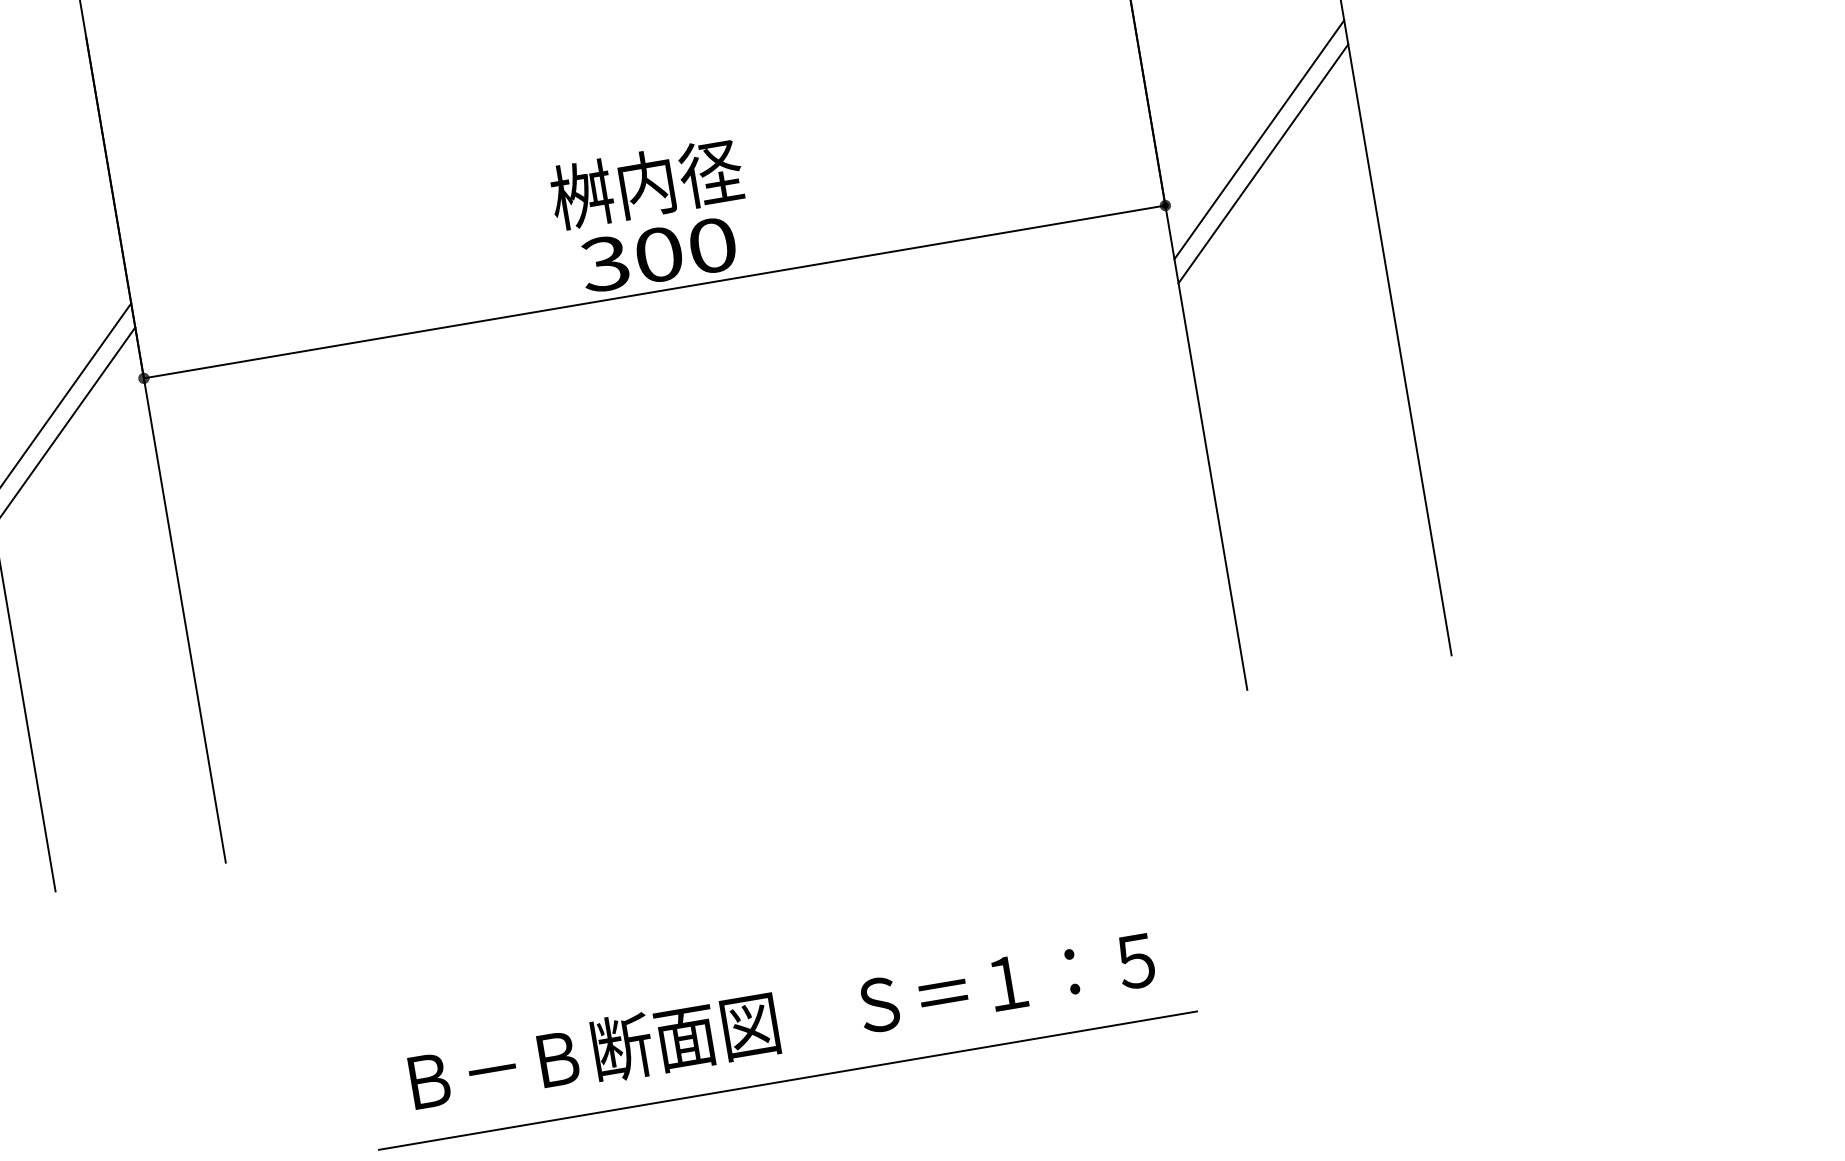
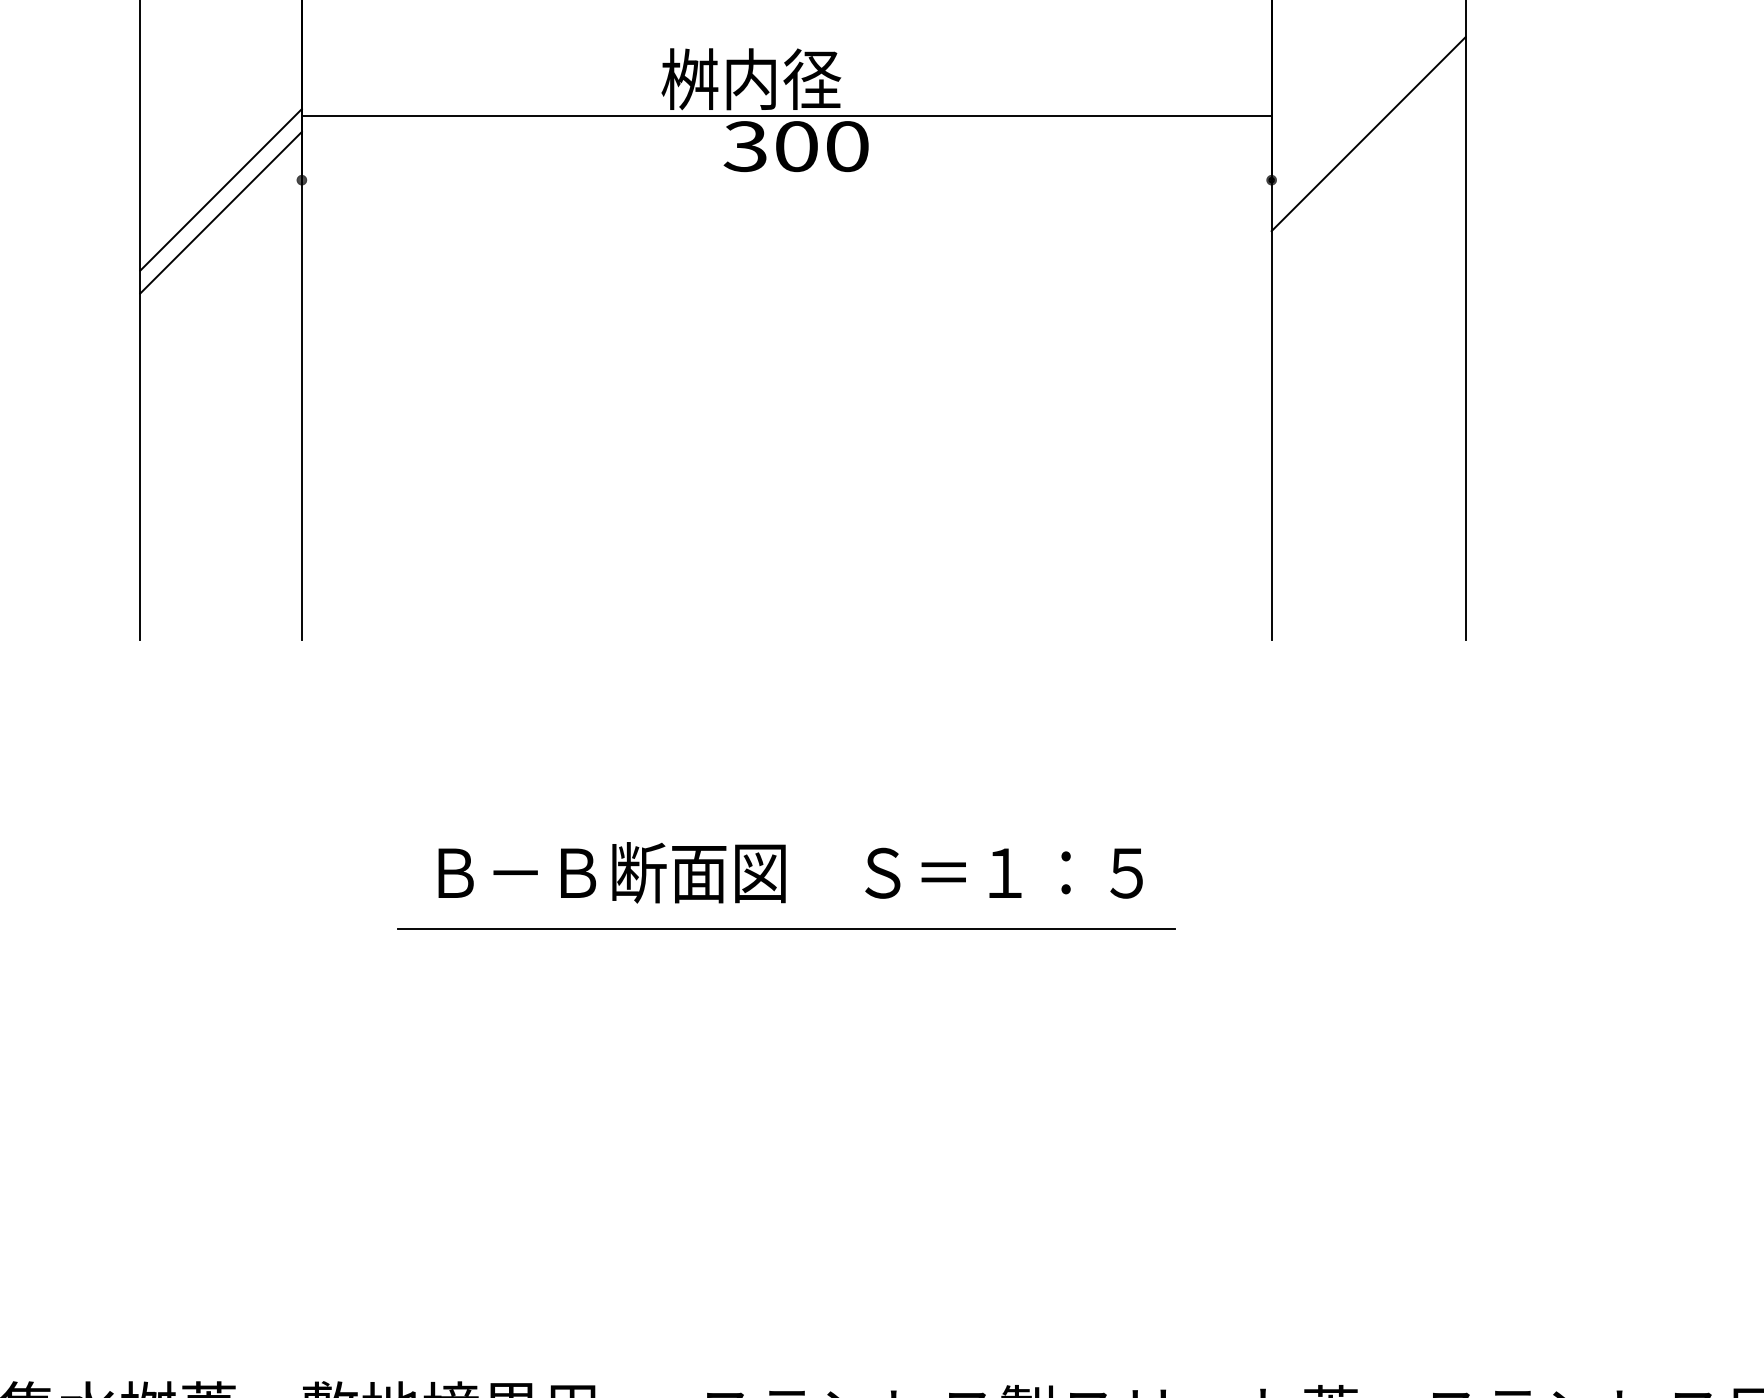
line: (1263, 163) -> (1368, 156), removed
text: (646, 184) -> (751, 79), moved
line: (654, 292) -> (786, 116), moved

